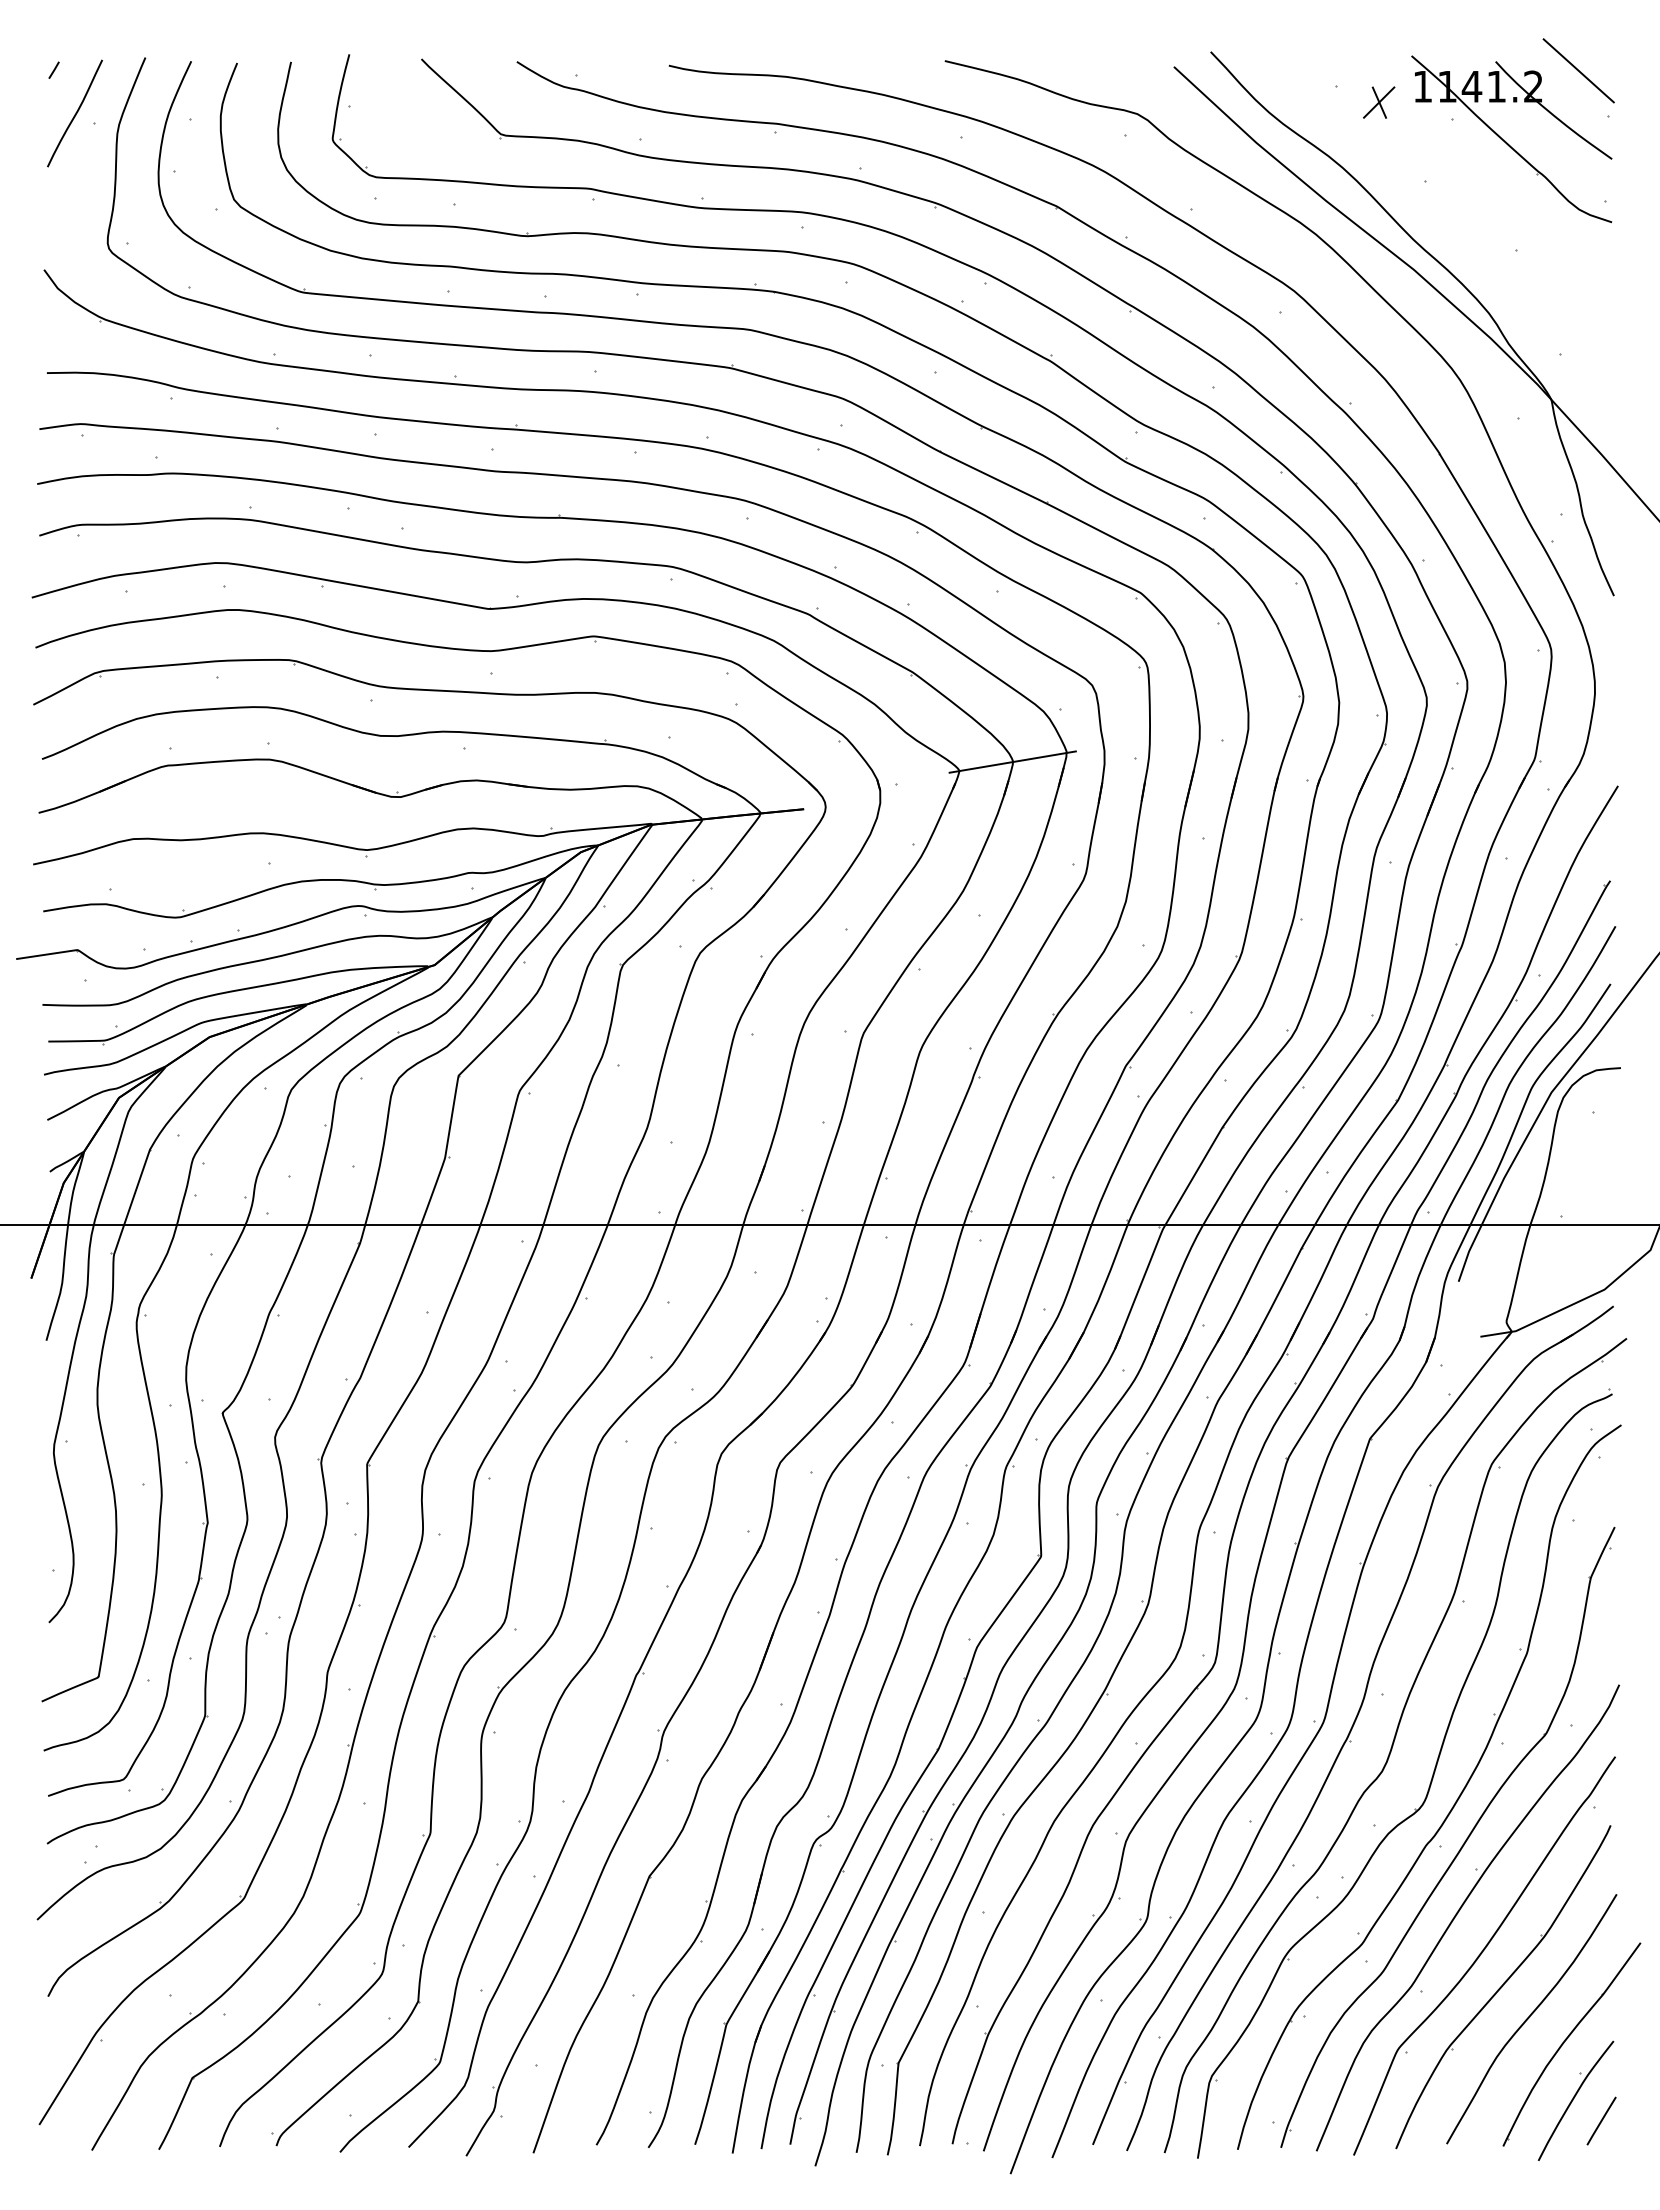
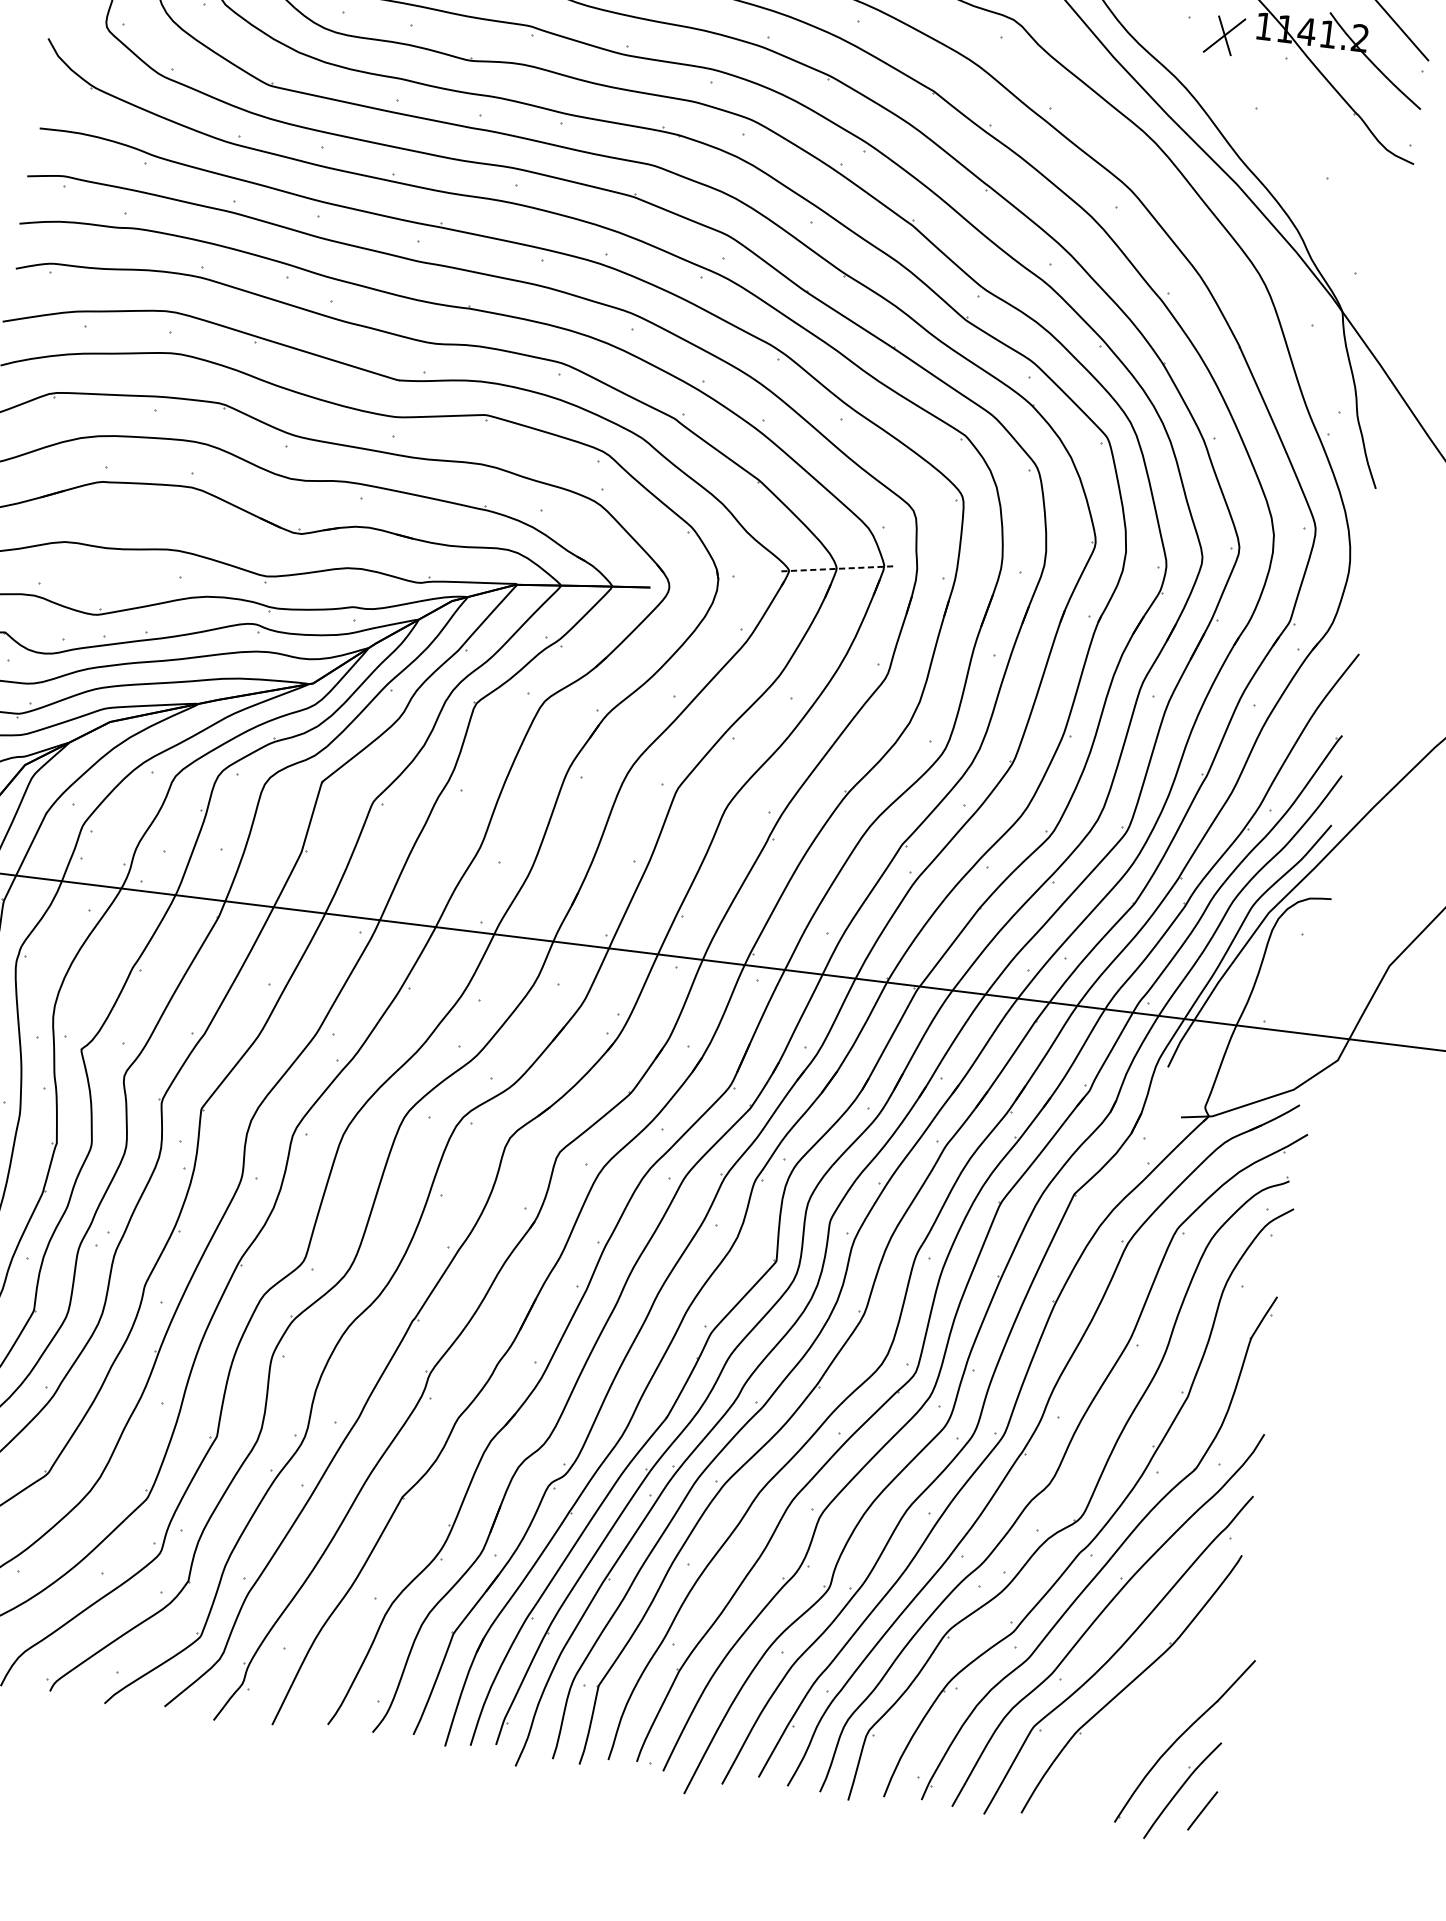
part: (1379, 102) -> (1224, 35), size x1.4
line: (1012, 762) -> (836, 569), solid -> dashed
curve: (1529, 2018) -> (1150, 1714), removed

